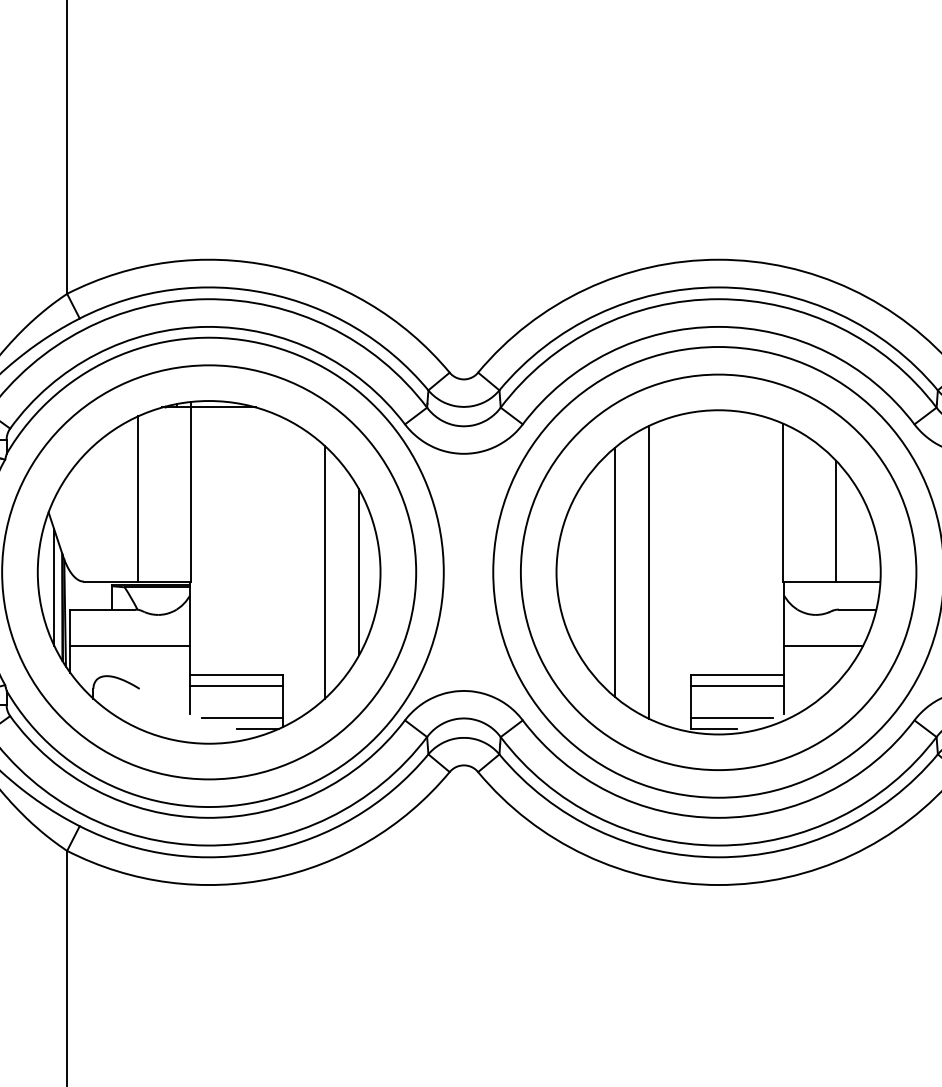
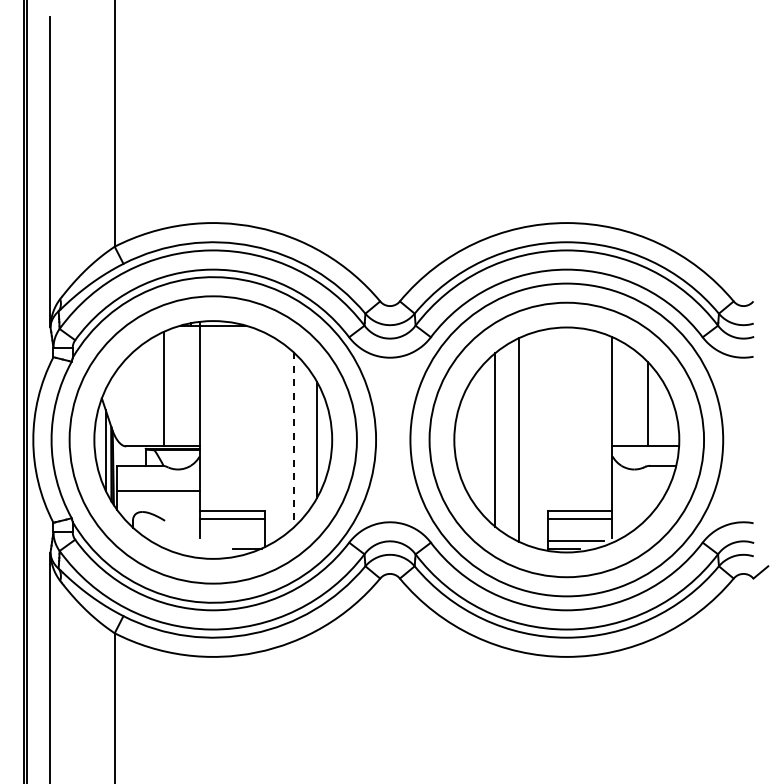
line: (324, 571) -> (293, 439), solid -> dashed
line: (823, 646) -> (639, 491), removed
line: (242, 718) -> (236, 541), removed

